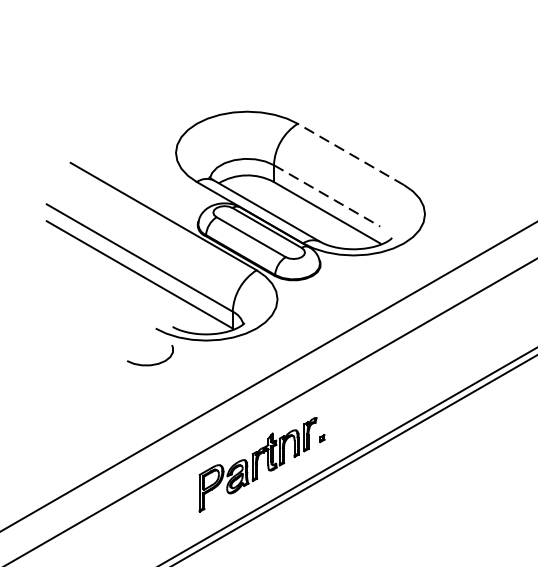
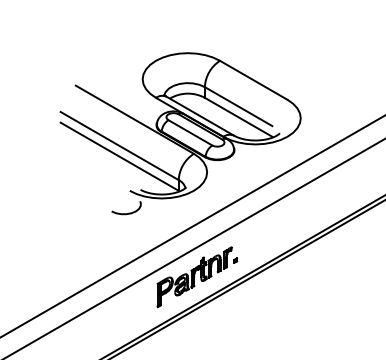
line: (350, 154) -> (253, 80), dashed -> solid
line: (326, 195) -> (238, 106), dashed -> solid

